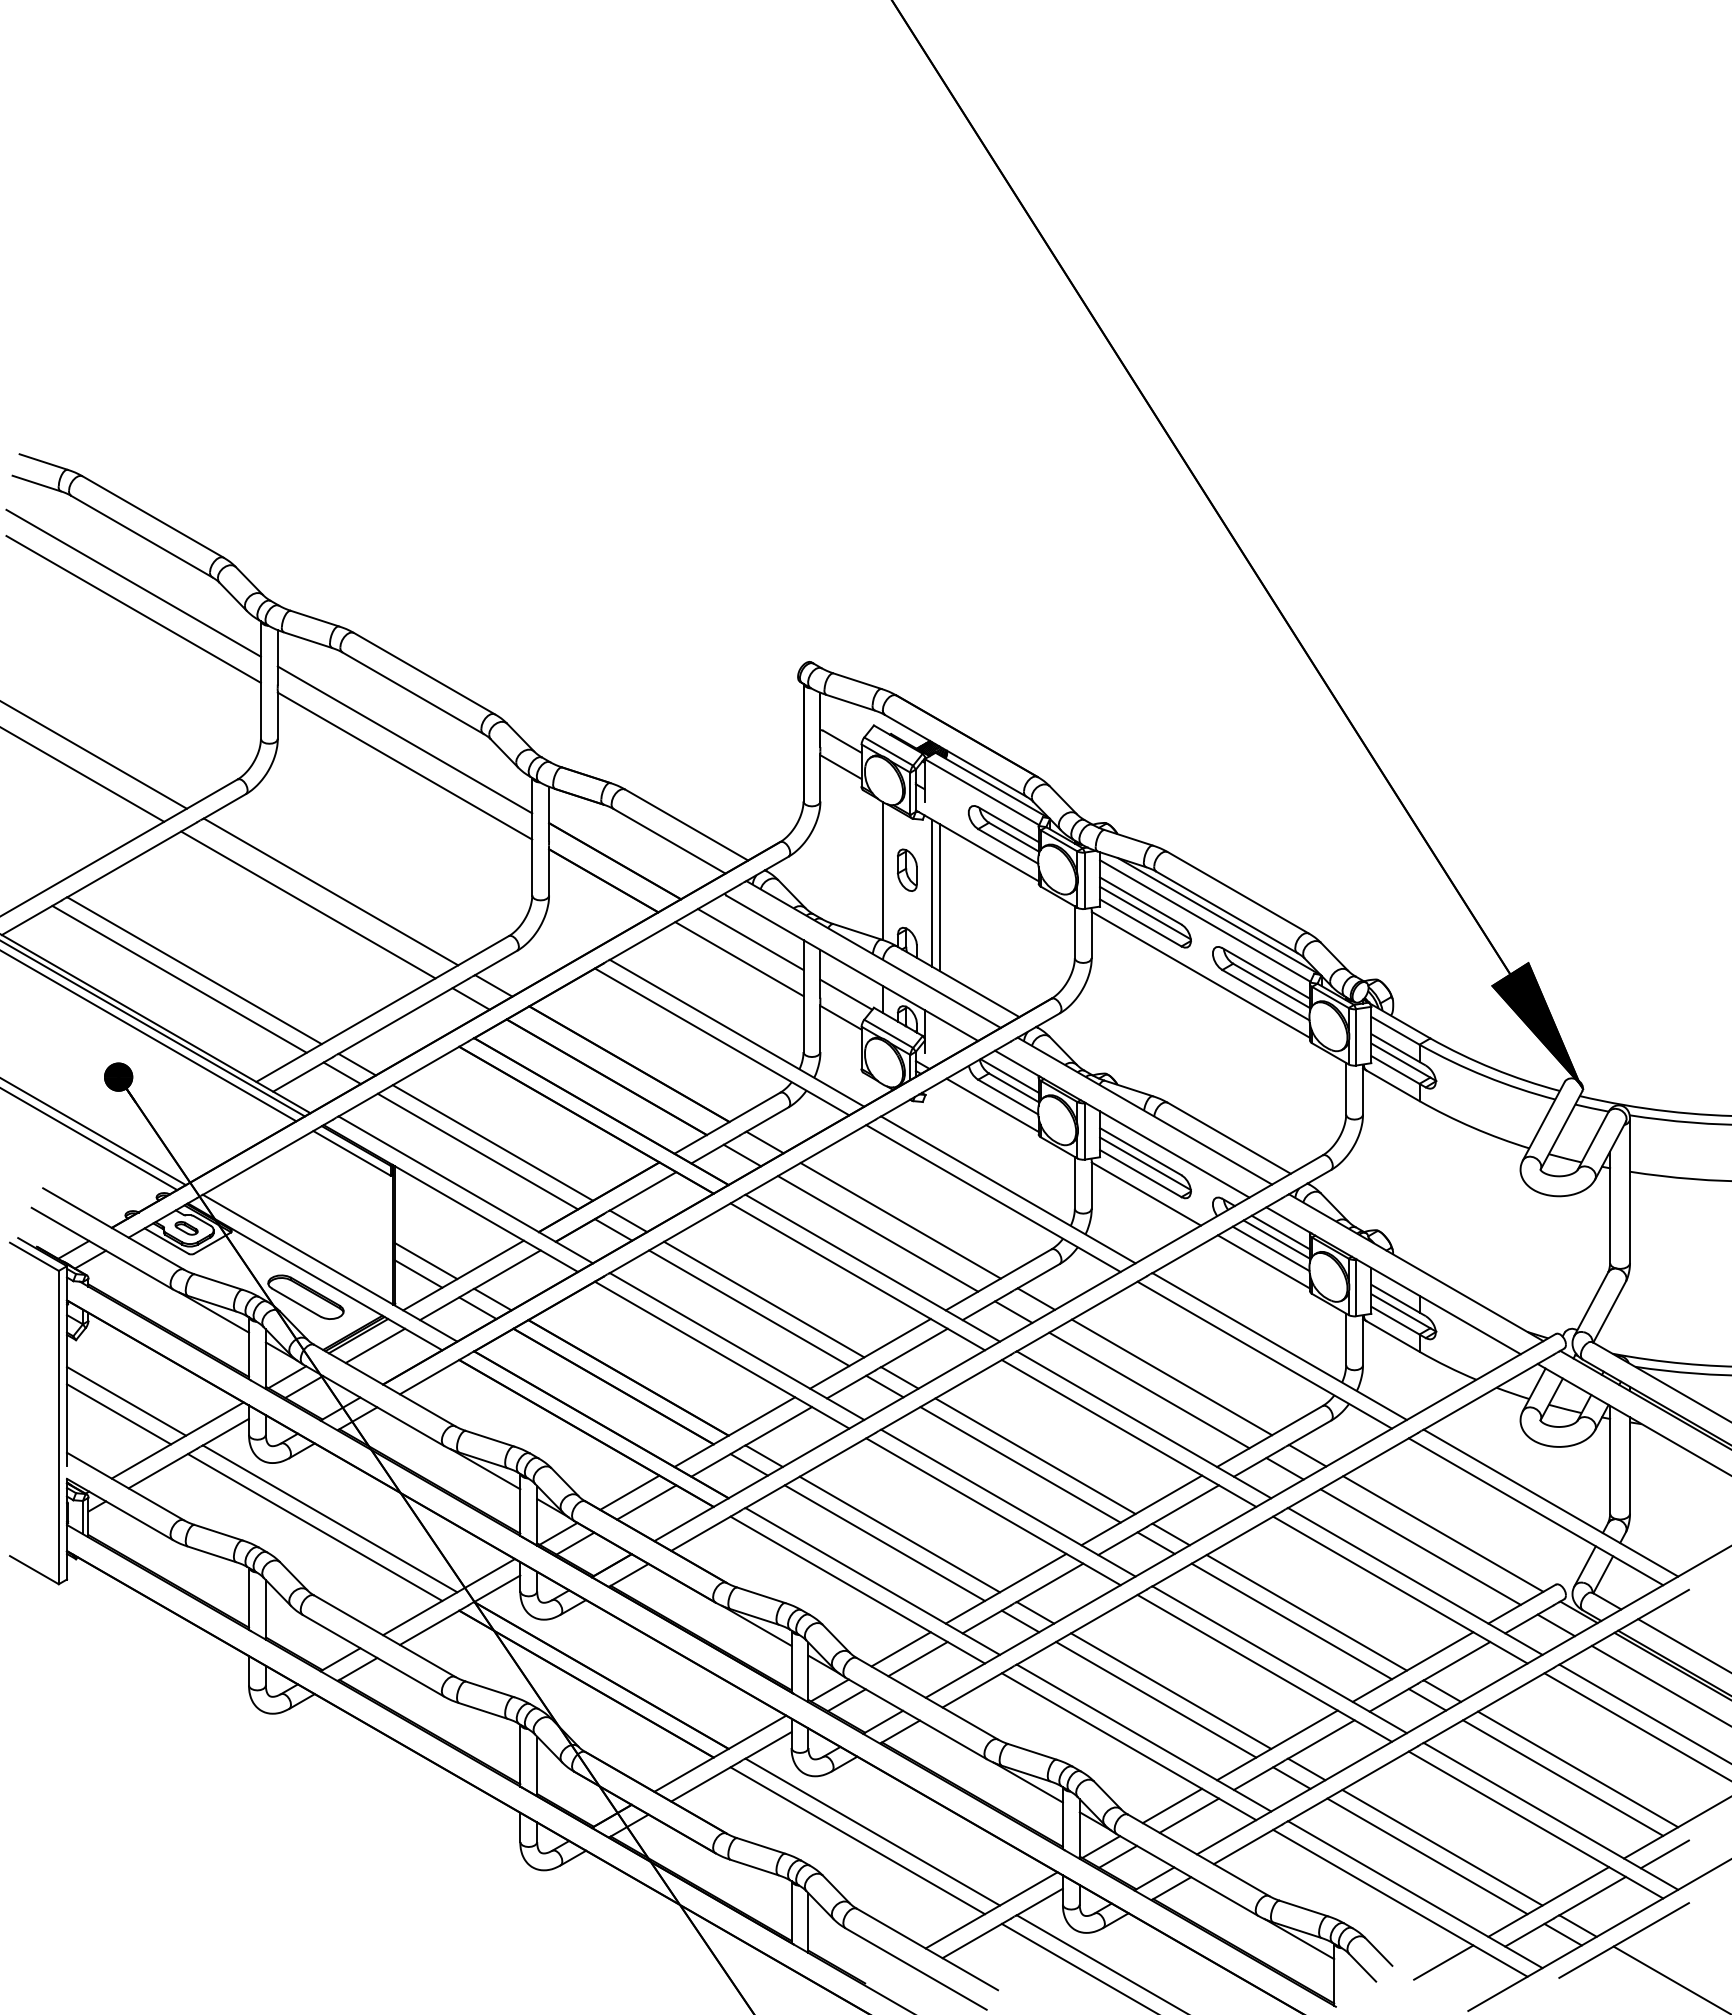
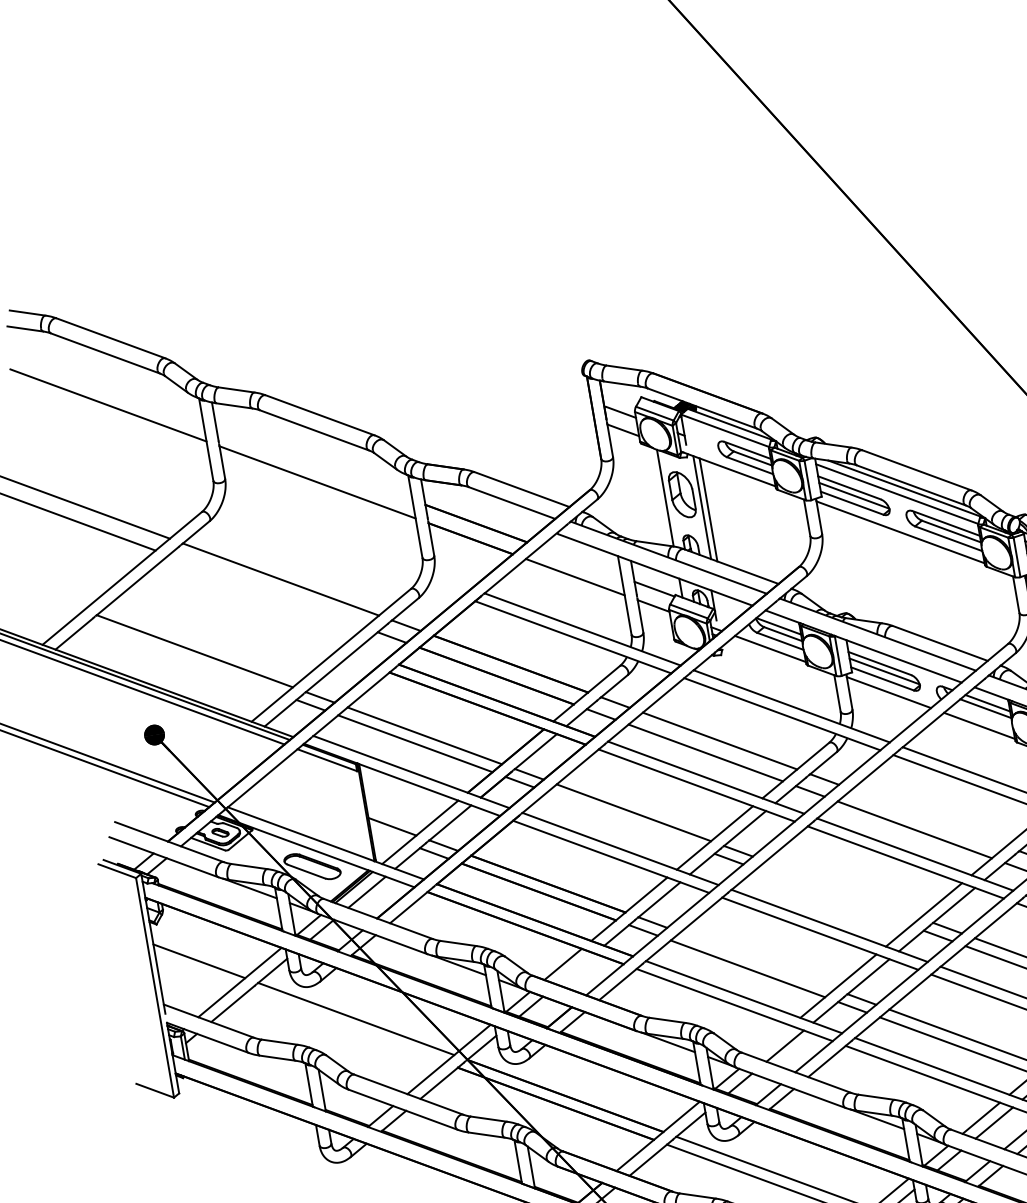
line: (133, 582) -> (105, 386), removed
line: (404, 739) -> (314, 463), removed
part: (907, 869) -> (682, 494), size x1.6
line: (308, 904) -> (266, 591), removed
line: (750, 939) -> (580, 562), removed
line: (179, 978) -> (185, 658), removed
line: (1270, 1248) -> (982, 715), removed
line: (418, 1273) -> (388, 836), removed
line: (749, 1308) -> (624, 820), removed
line: (1171, 1377) -> (928, 818), removed
line: (119, 1414) -> (196, 971), removed
line: (1035, 1456) -> (843, 889), removed
line: (1020, 1464) -> (833, 897), removed
line: (646, 1502) -> (575, 969), removed
line: (315, 1527) -> (347, 1026), removed
line: (899, 1534) -> (757, 961), removed
line: (900, 1649) -> (771, 1041), removed

